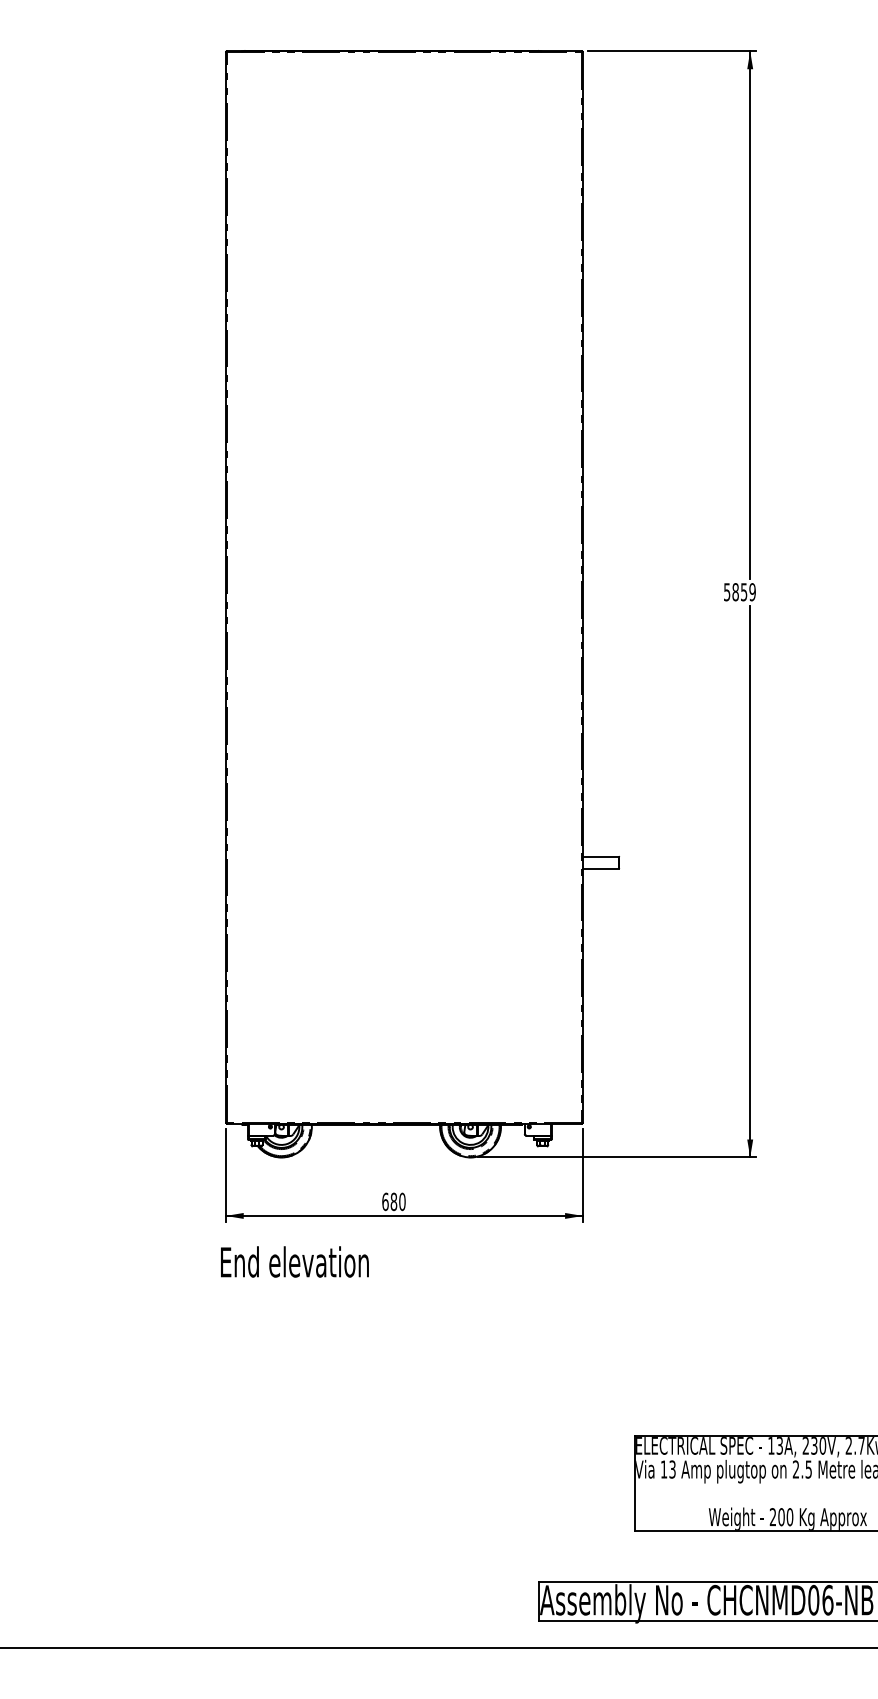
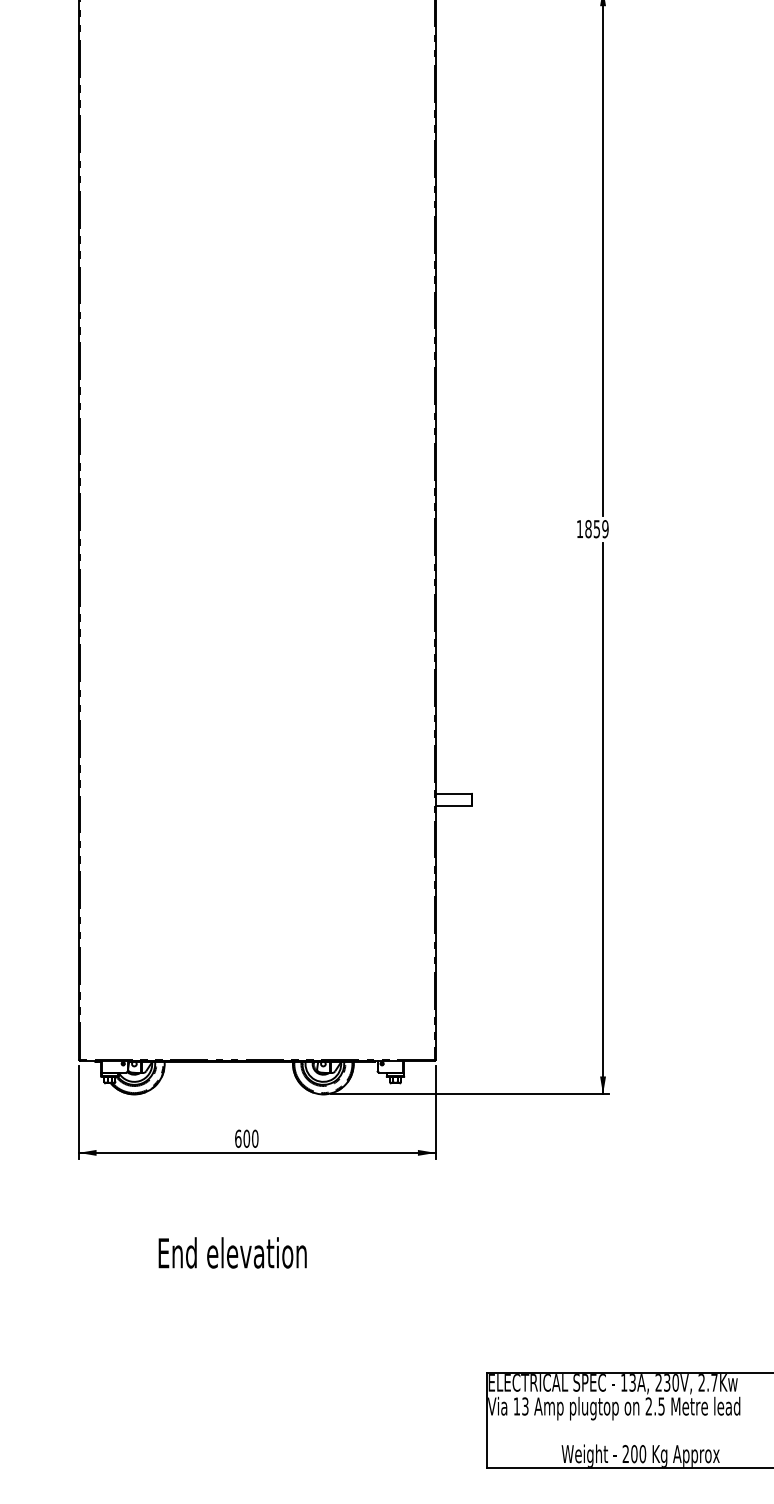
text: (727, 592) -> (580, 529), 5859 -> 1859
text: (393, 1201) -> (246, 1138), 680 -> 600
text: (294, 1261) -> (232, 1252), moved

